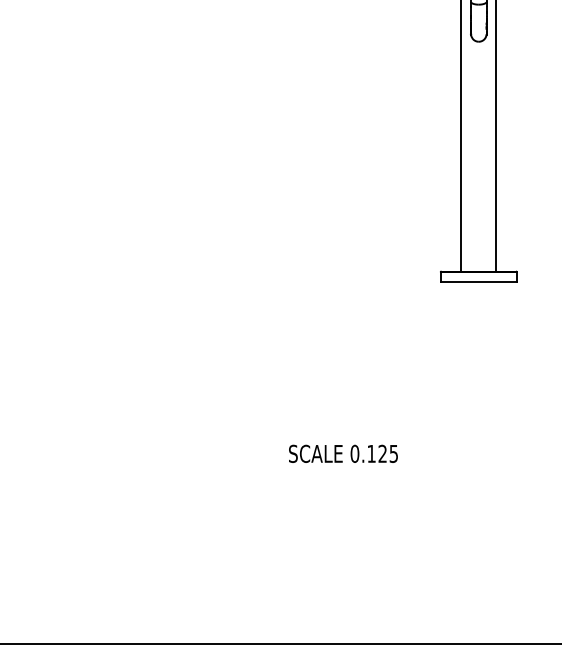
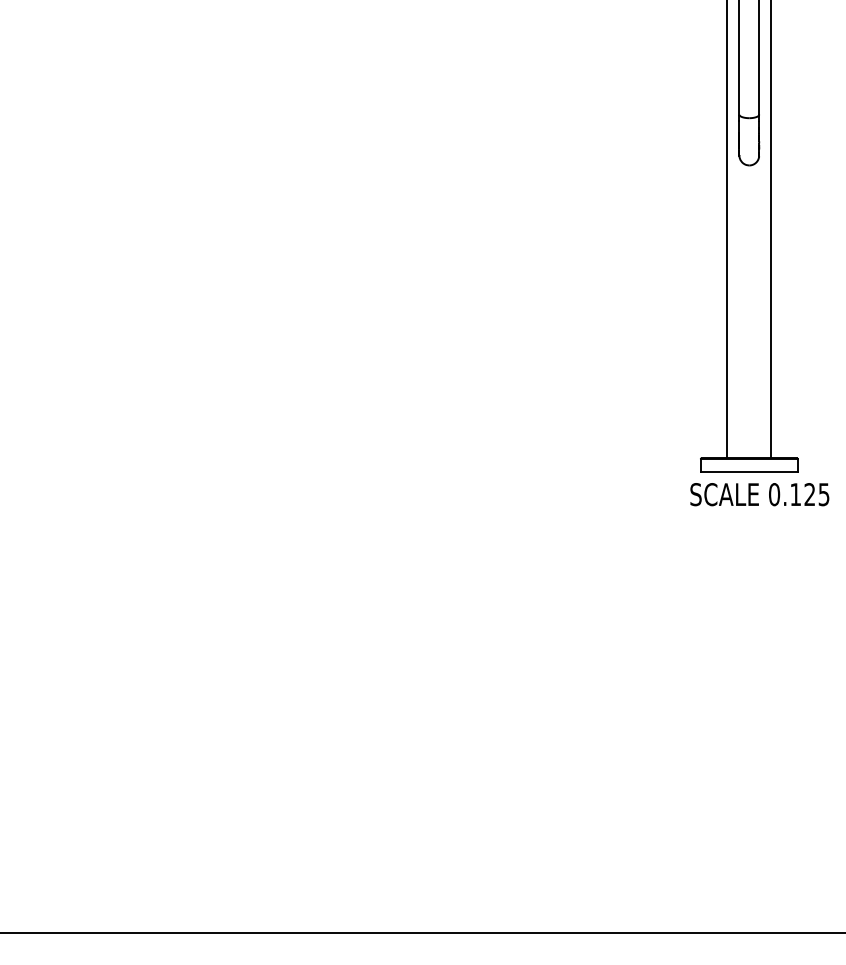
text: (343, 453) -> (759, 494), moved

